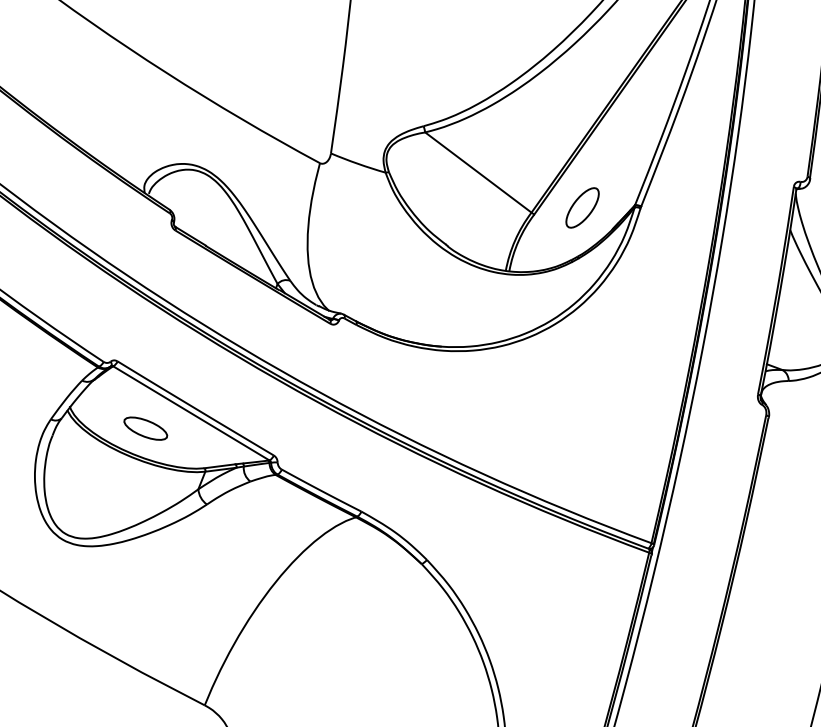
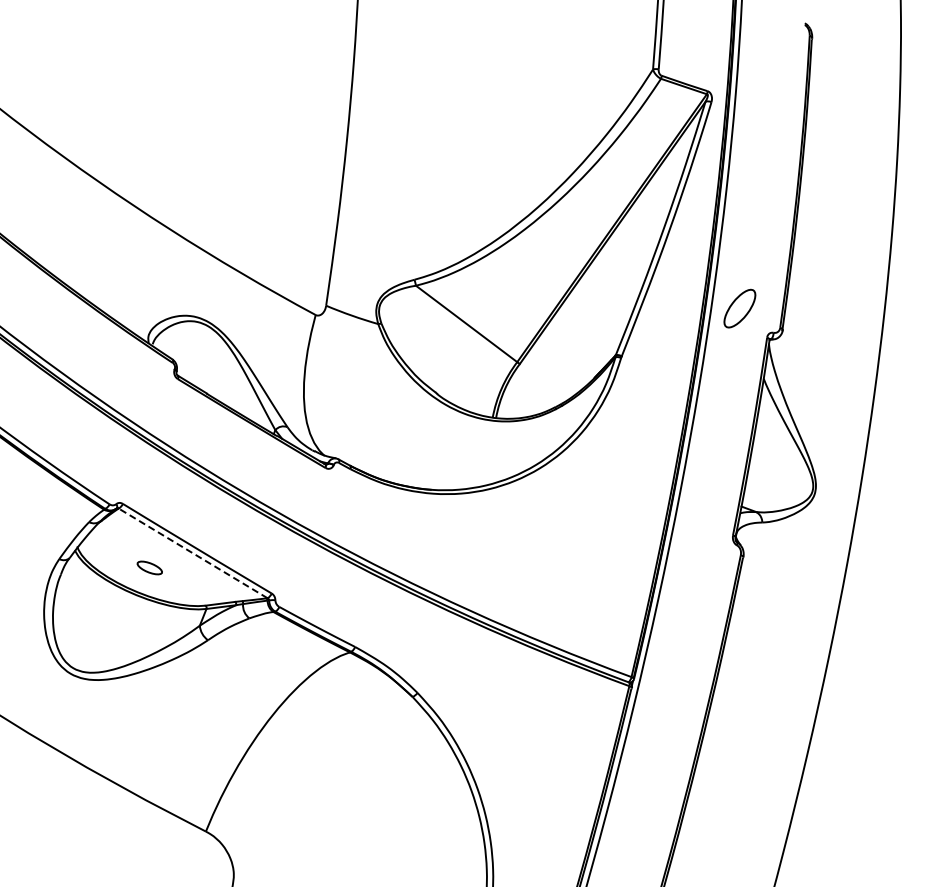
part: (582, 207) -> (739, 308), moved
line: (191, 413) -> (193, 553), solid -> dashed
part: (145, 428) -> (149, 567), size x0.6

